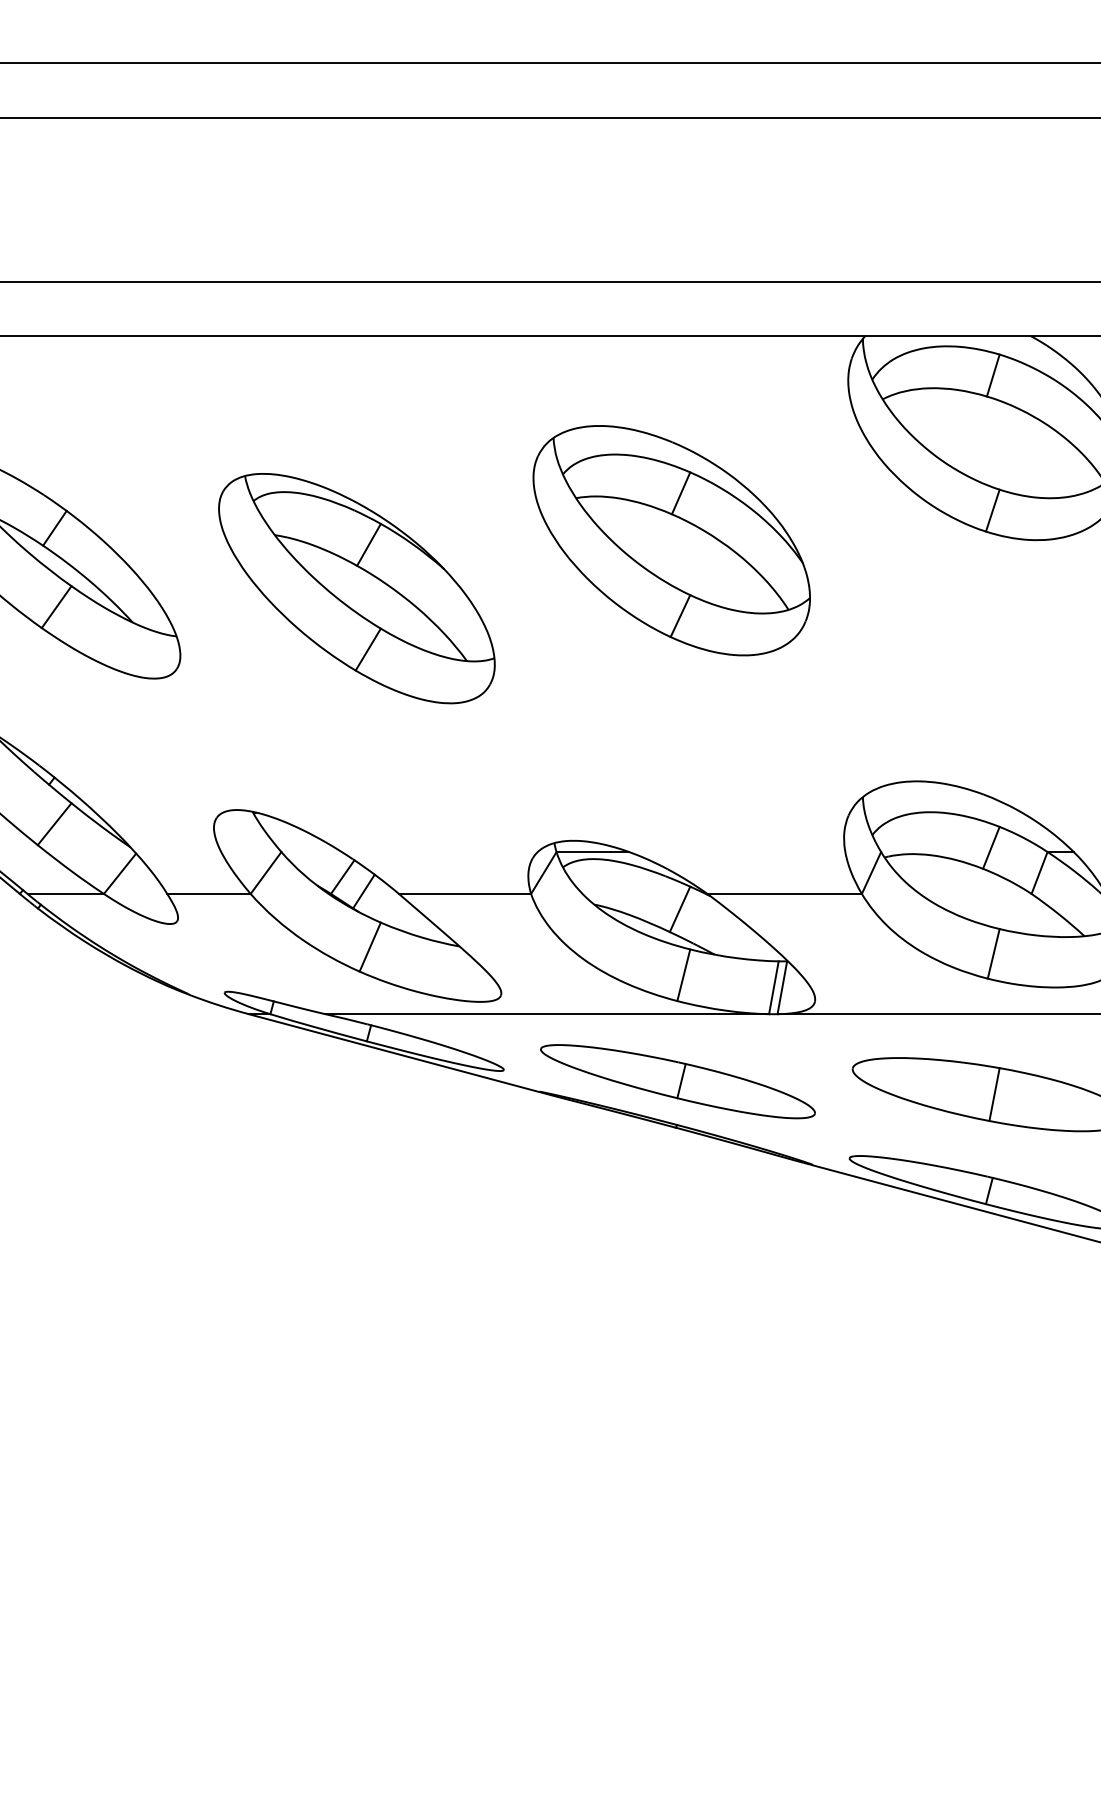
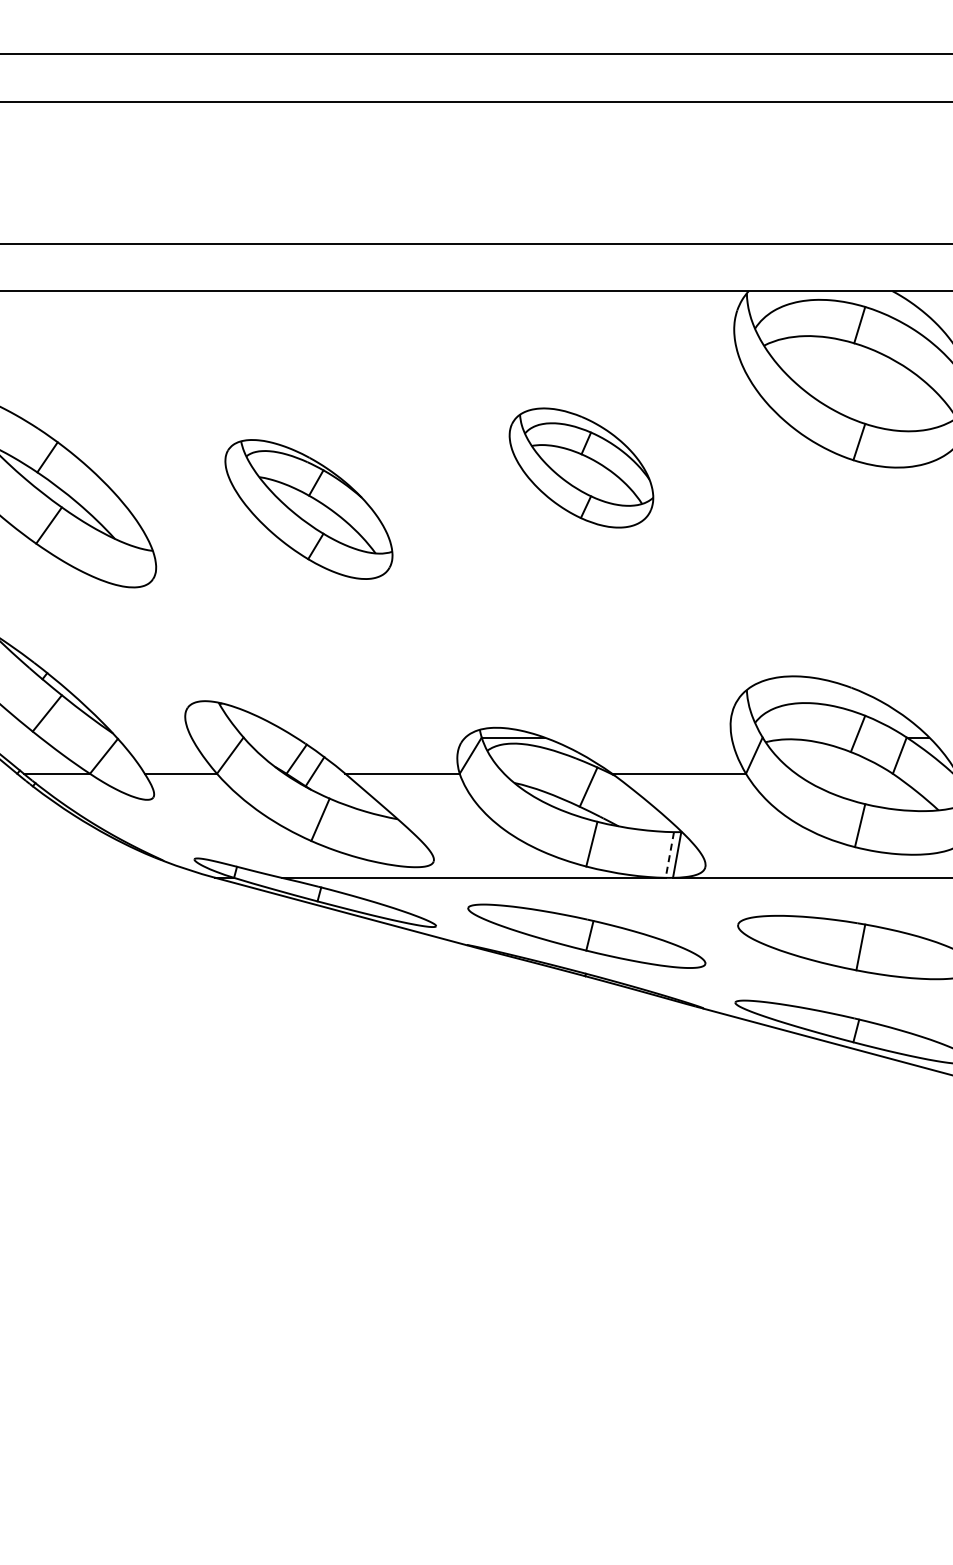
part: (671, 540) -> (581, 467), size x0.6
part: (356, 588) -> (308, 509), size x0.7
line: (773, 988) -> (669, 855), solid -> dashed

